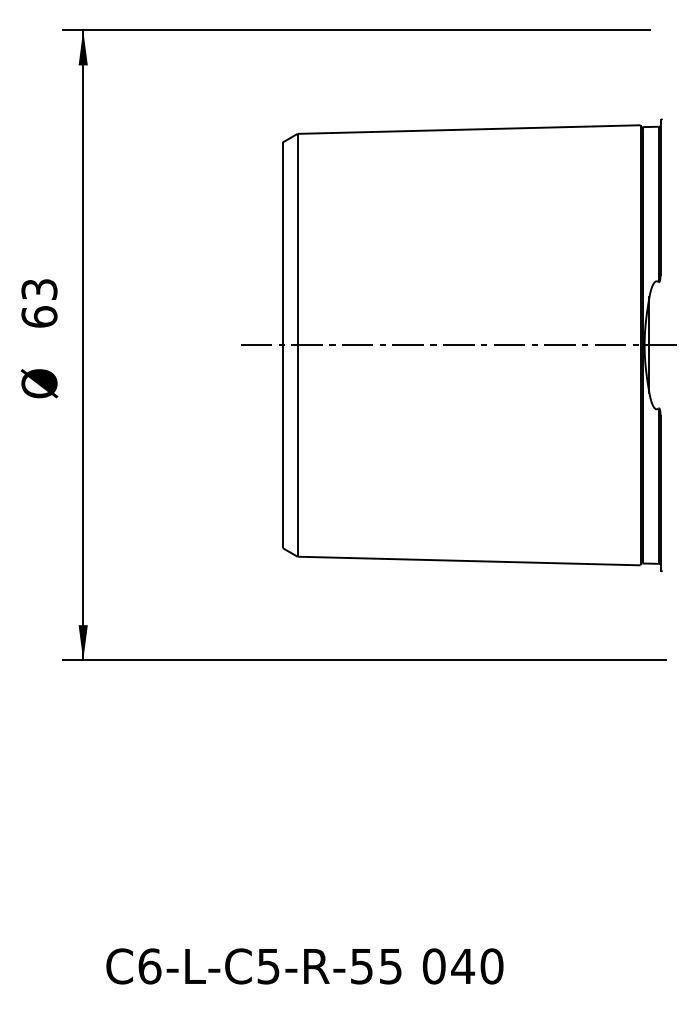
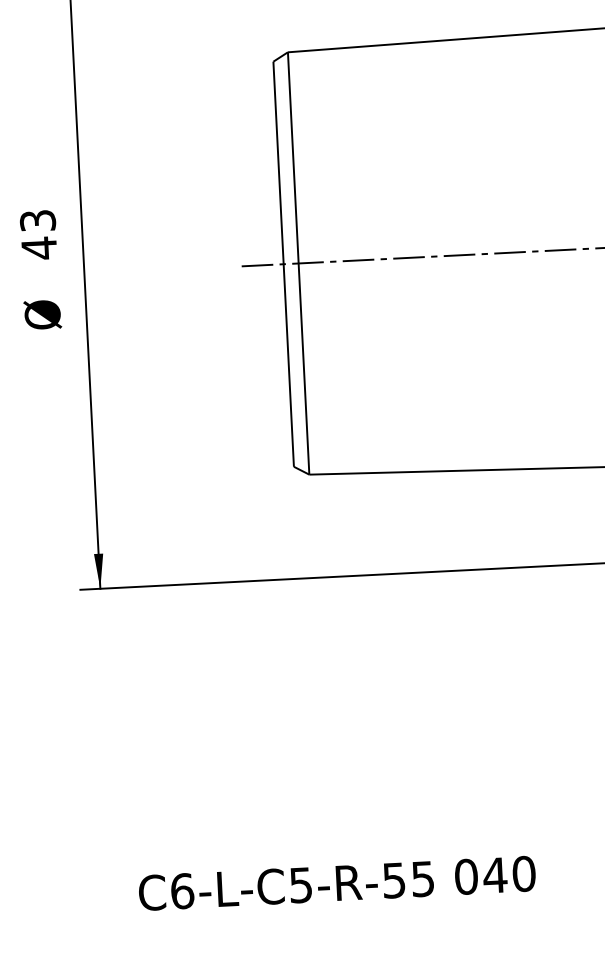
text: (39, 316) -> (39, 247), 63 -> 43

